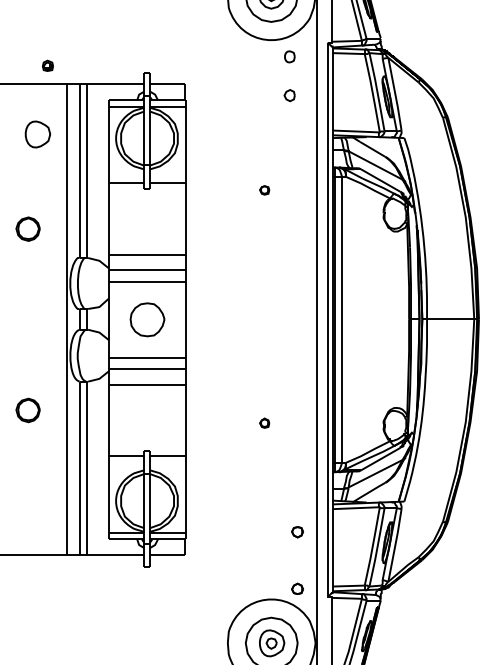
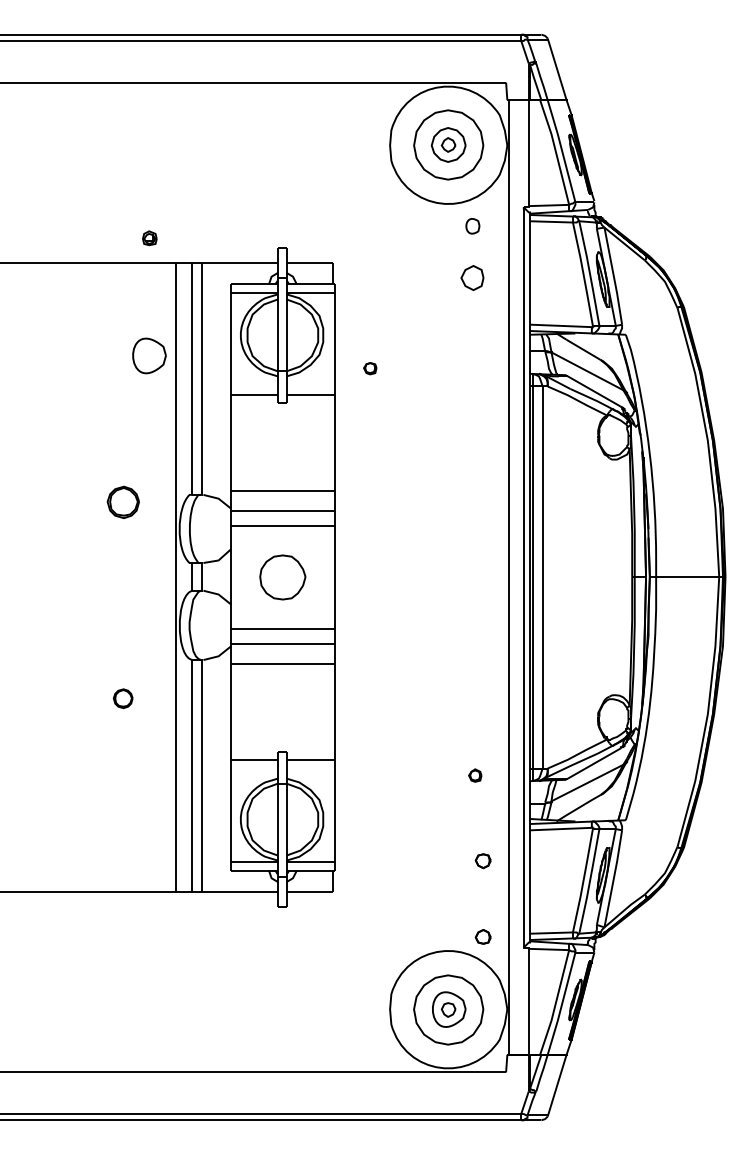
part: (289, 95) -> (472, 277), size x1.6
part: (37, 134) -> (149, 355), moved
part: (264, 190) -> (370, 368), moved
part: (27, 228) -> (122, 501), moved
part: (27, 410) -> (122, 698), size x0.6
part: (264, 423) -> (475, 775), moved

